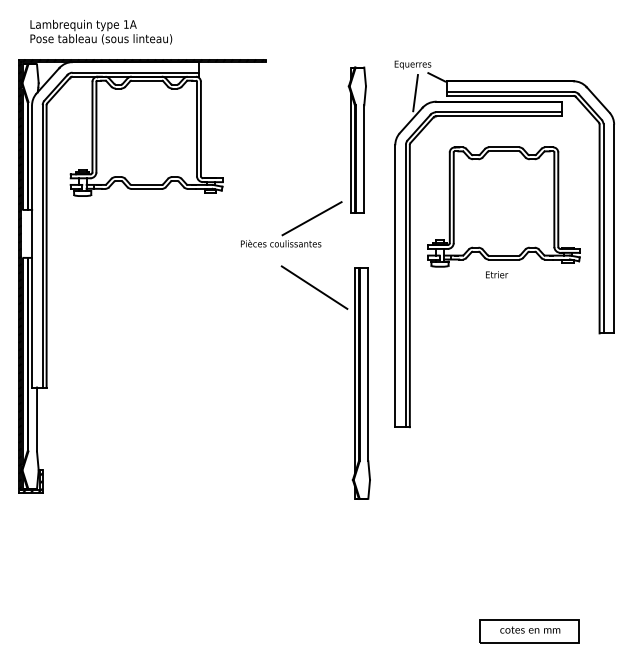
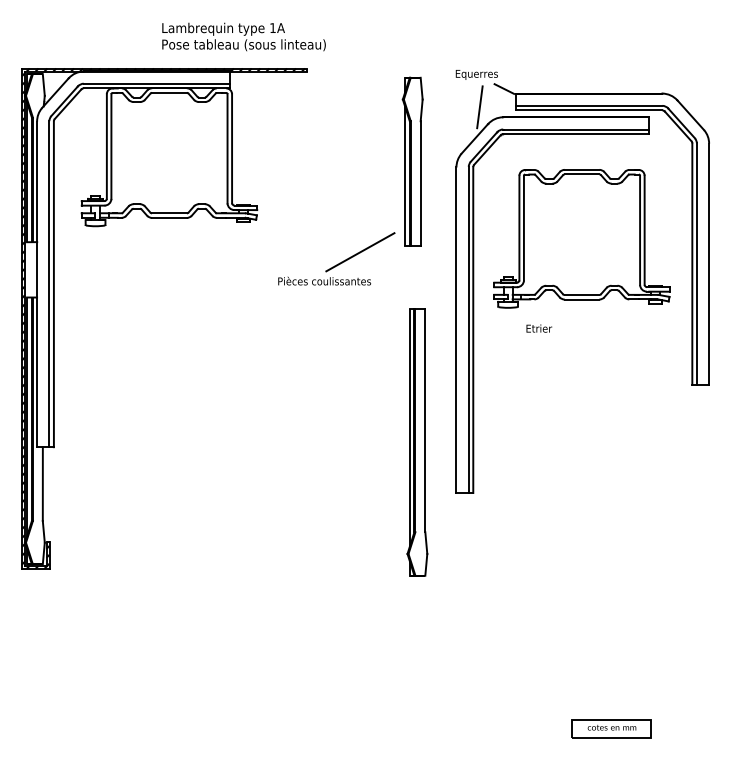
text: (101, 32) -> (244, 37), moved
text: (497, 274) -> (539, 328), moved
line: (314, 287) -> (363, 331), removed
part: (529, 631) -> (611, 728), size x0.7

